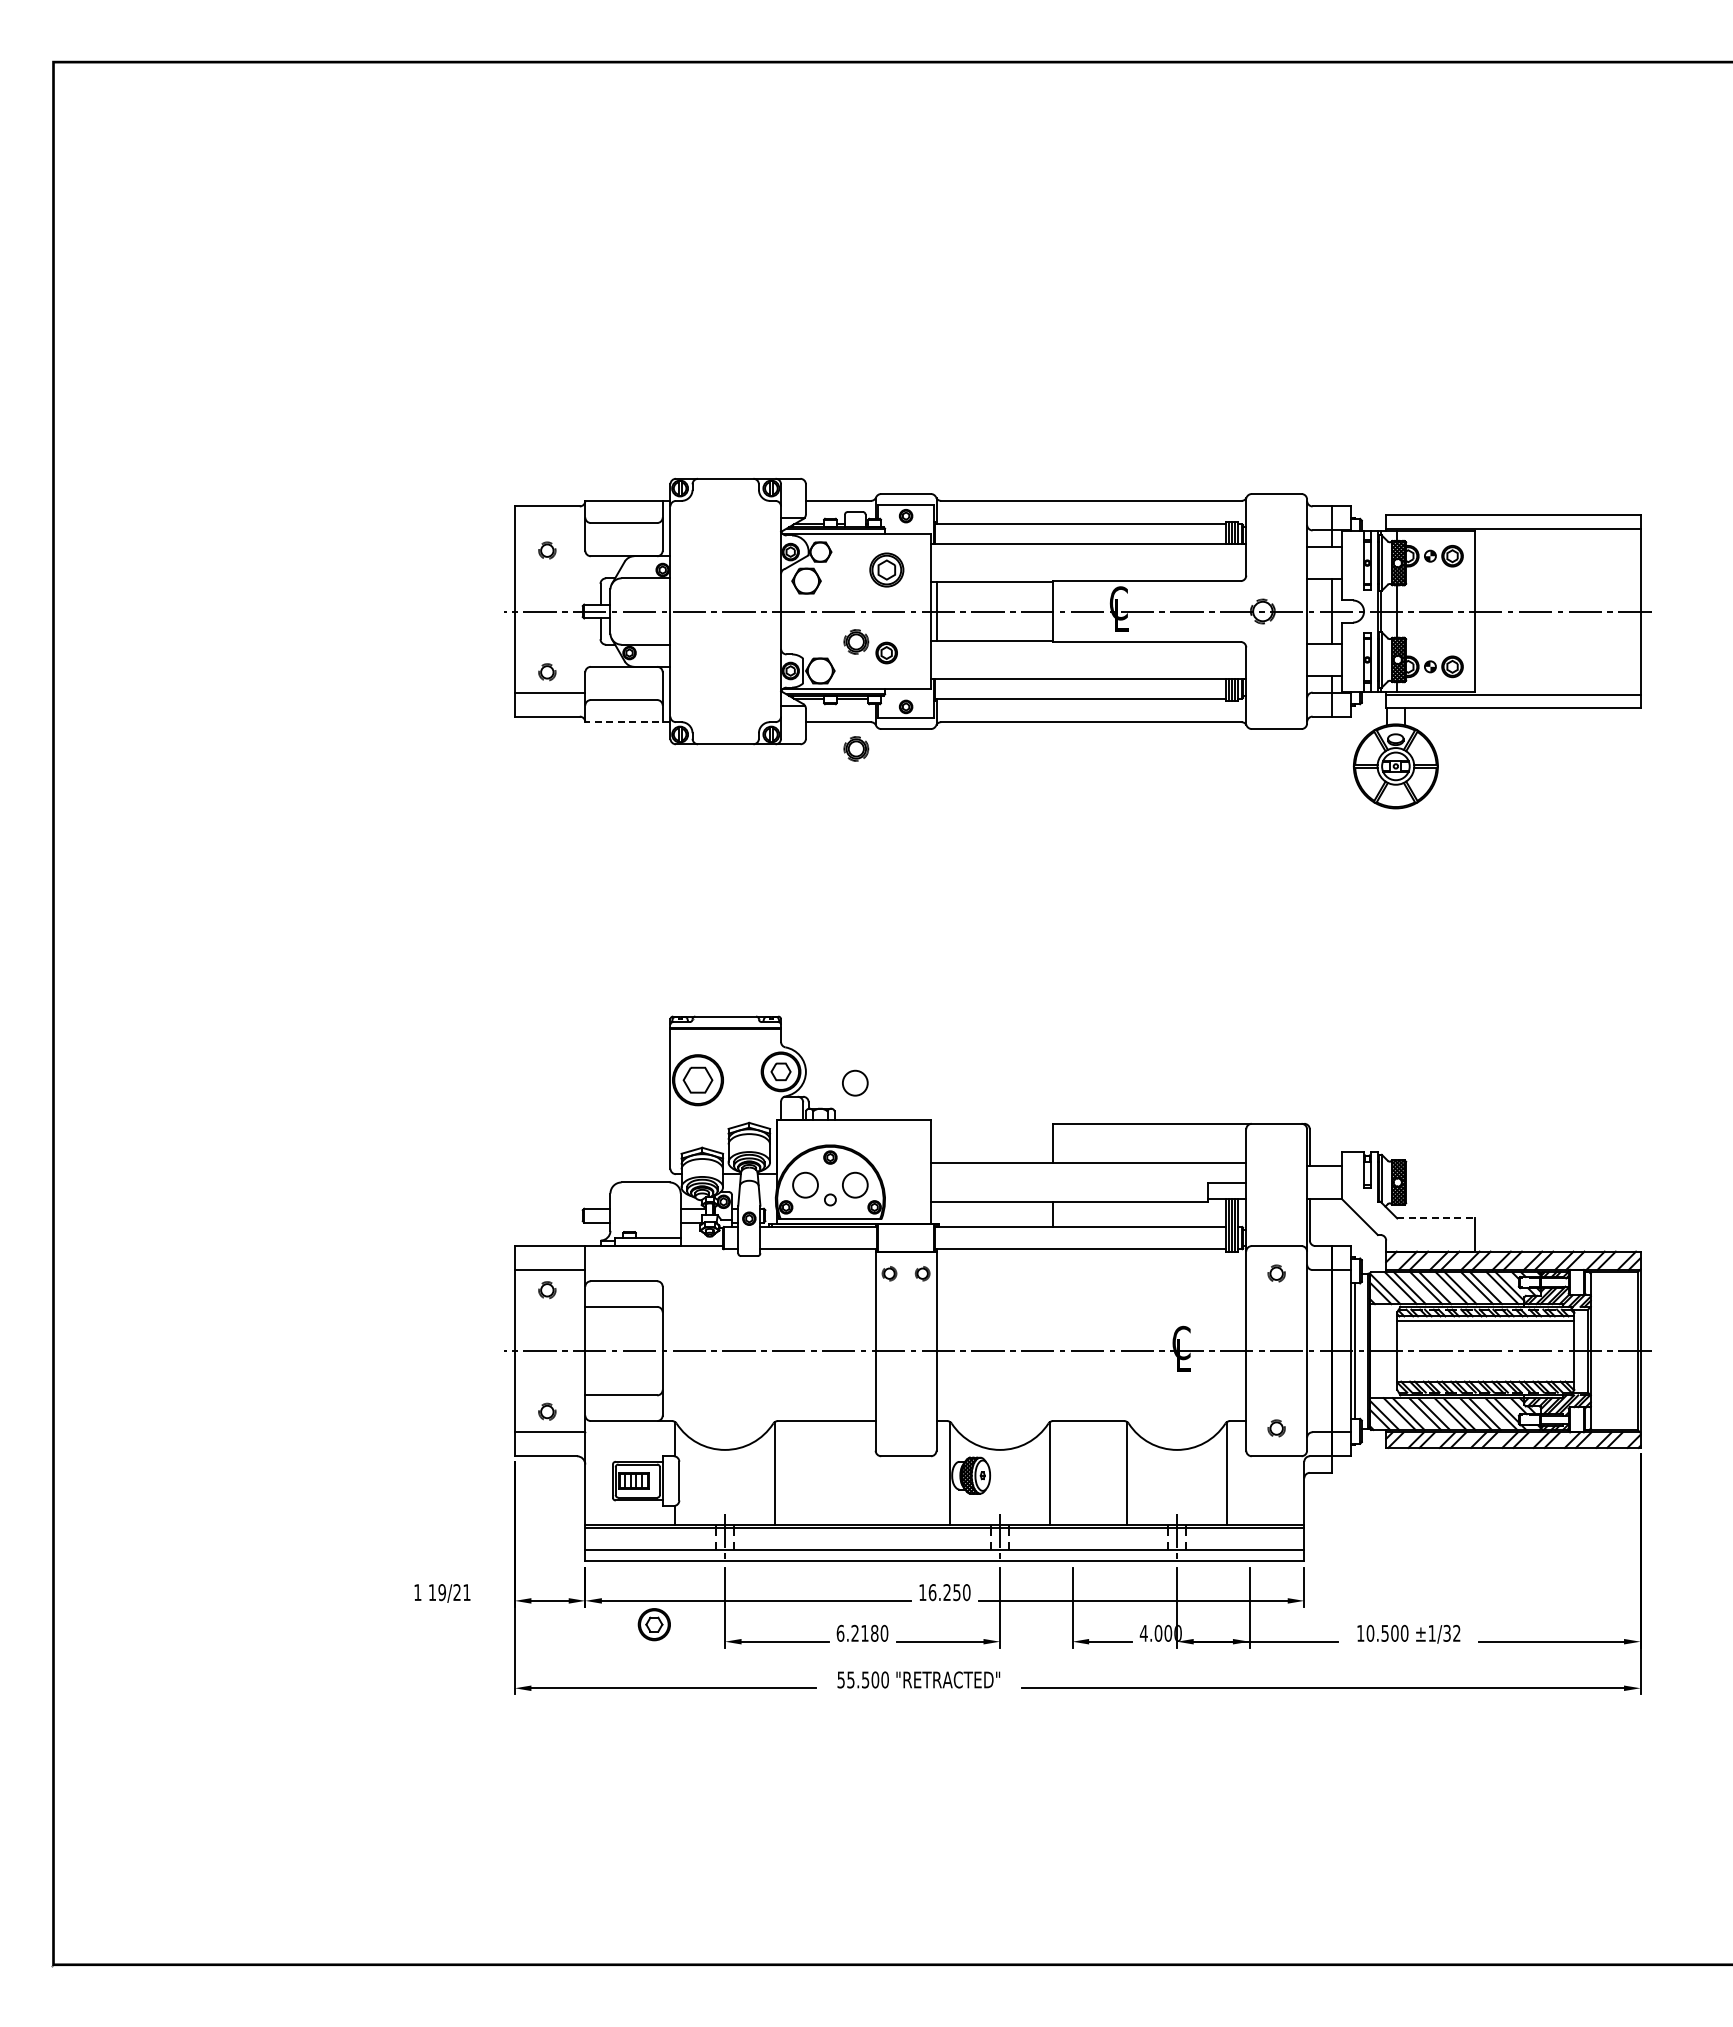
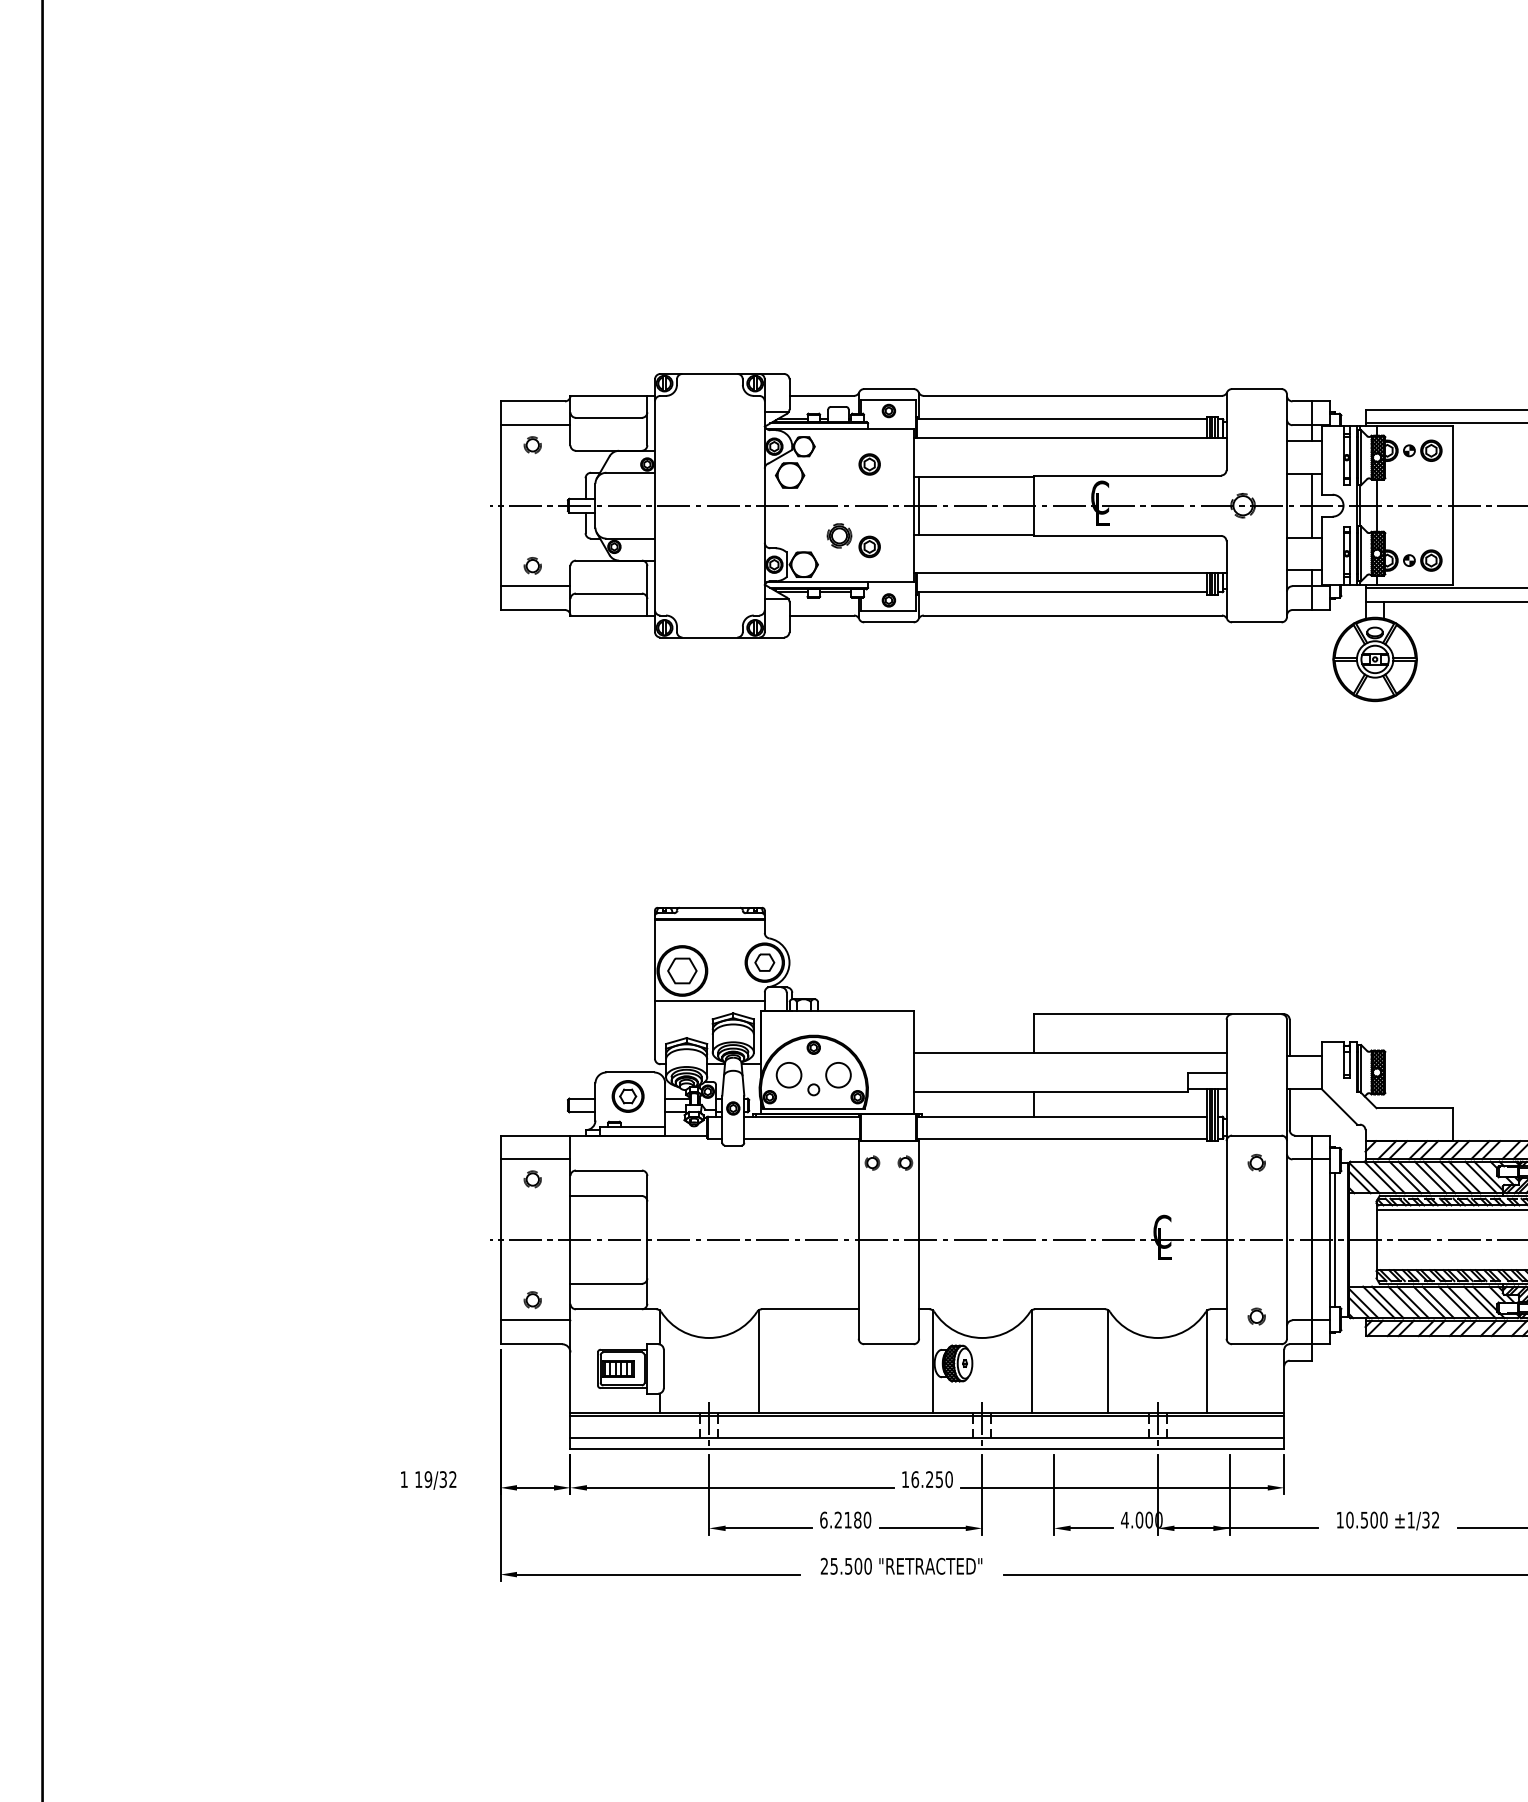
line: (549, 530) -> (534, 425), added
part: (886, 569) -> (869, 463), size x0.62
line: (627, 722) -> (612, 615), dashed -> solid
part: (856, 748) -> (839, 641), removed
circle: (855, 1082) -> (838, 973), removed
line: (725, 1110) -> (709, 1001), added
line: (1435, 1218) -> (1414, 1108), dashed -> solid
text: (461, 1592) -> (447, 1479), 19/21 -> 19/32
part: (653, 1624) -> (627, 1096), moved
text: (840, 1679) -> (823, 1565), 55.500 -> 25.500

